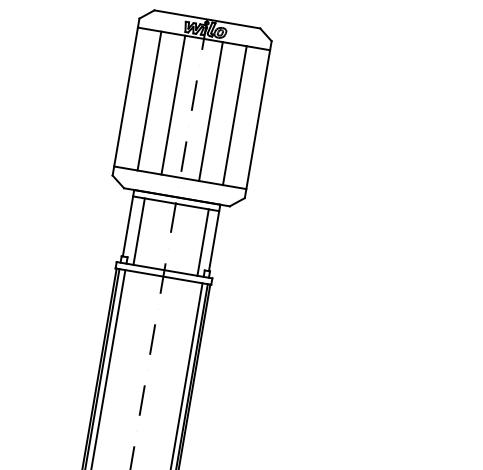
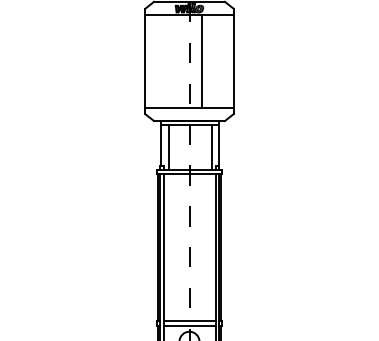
line: (149, 99) -> (160, 60), removed
line: (173, 103) -> (176, 60), removed
line: (235, 114) -> (218, 60), removed

